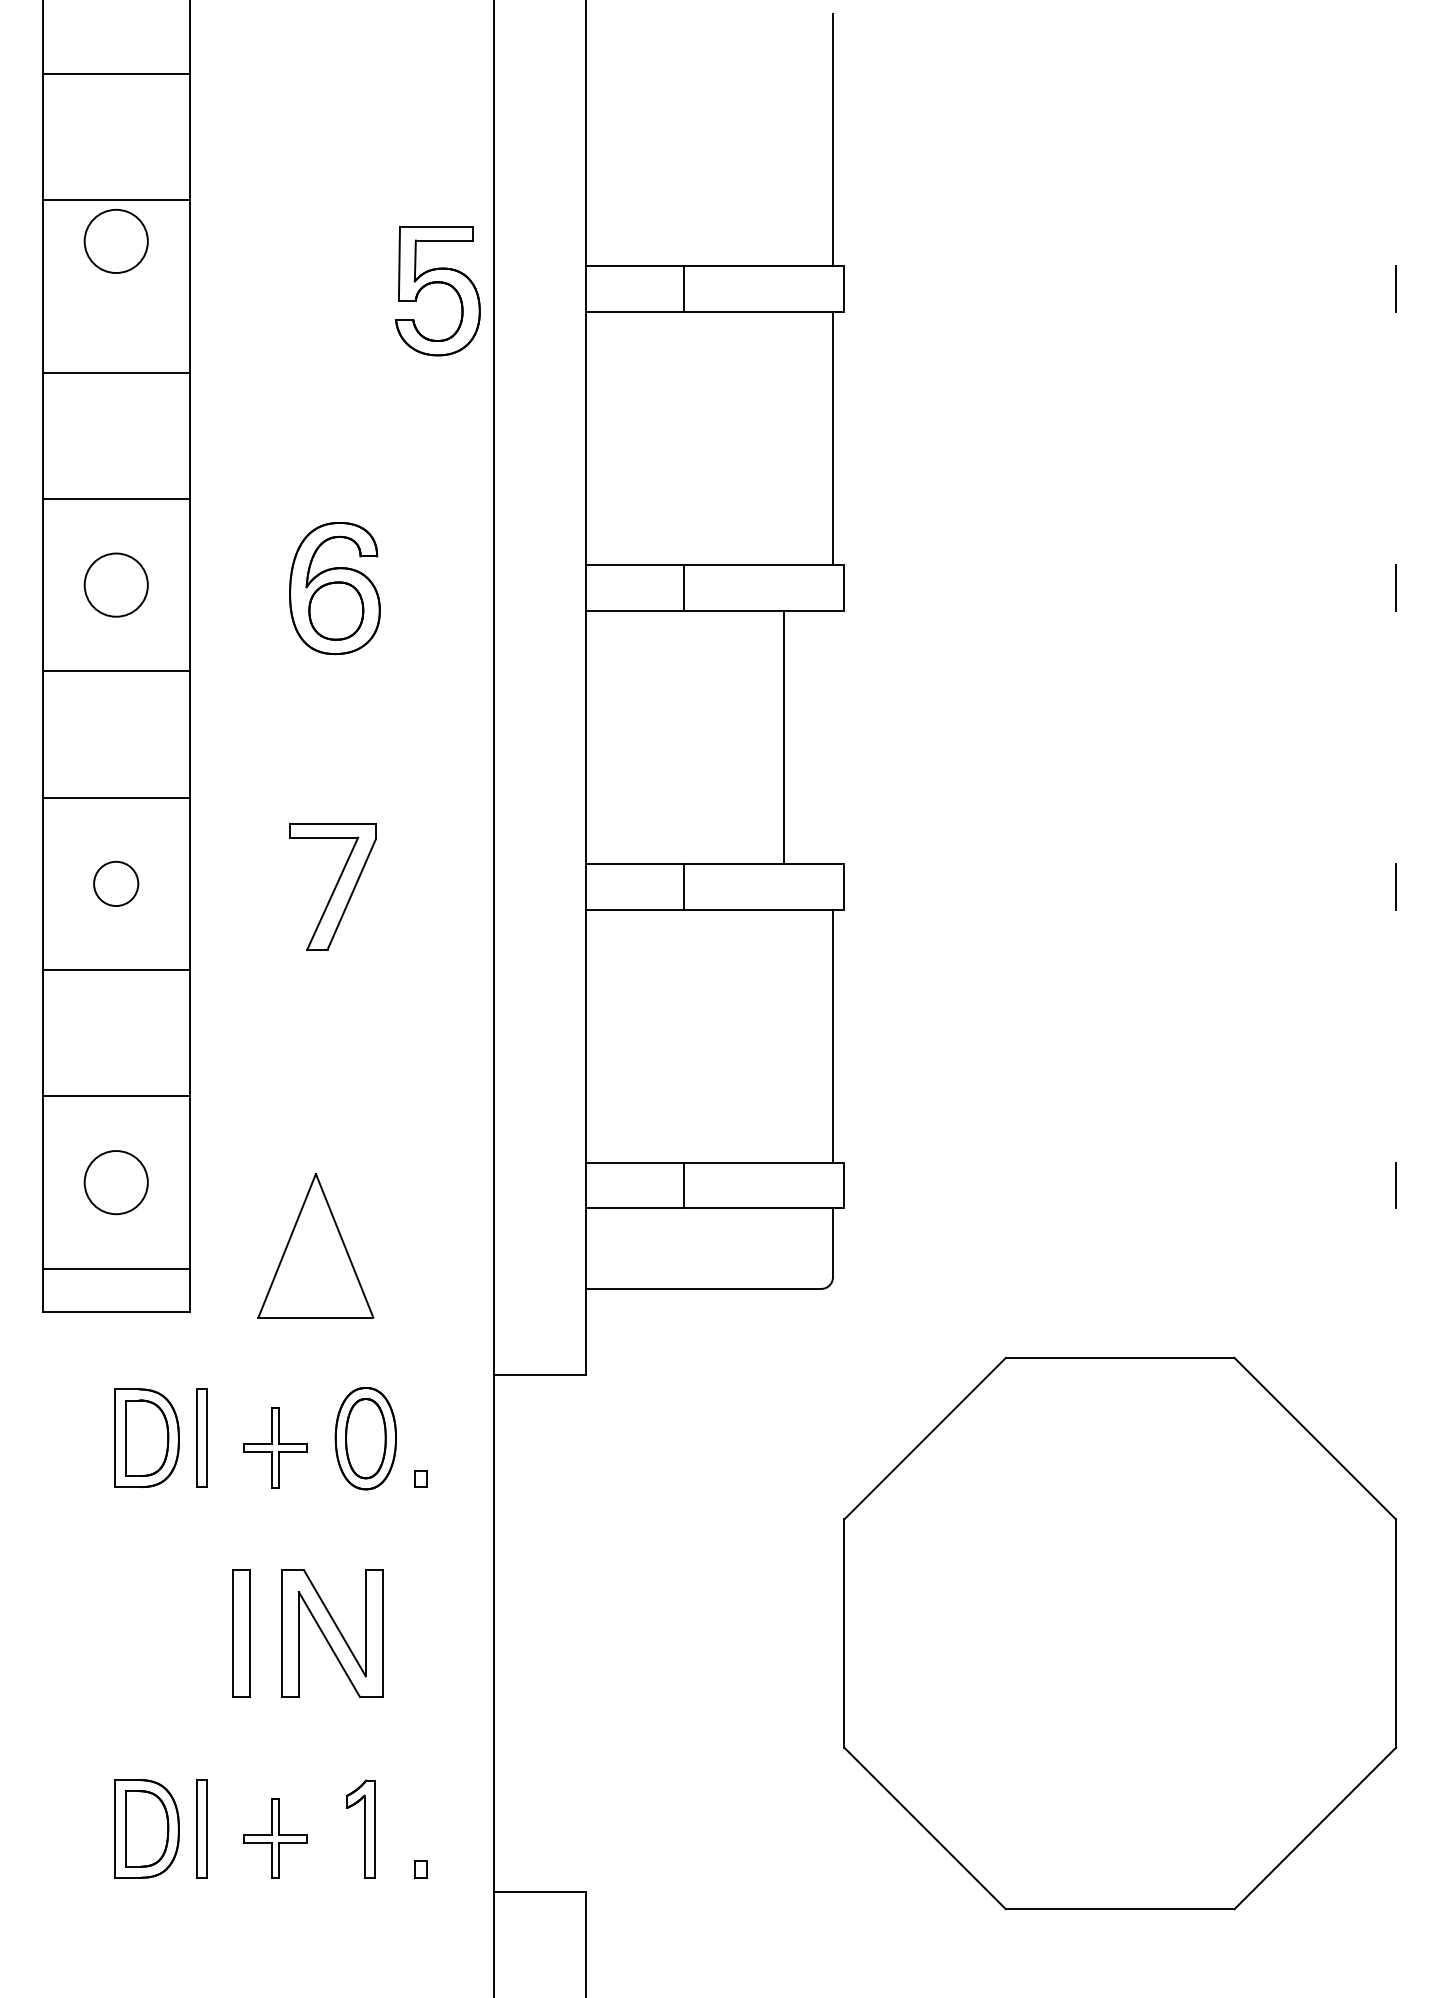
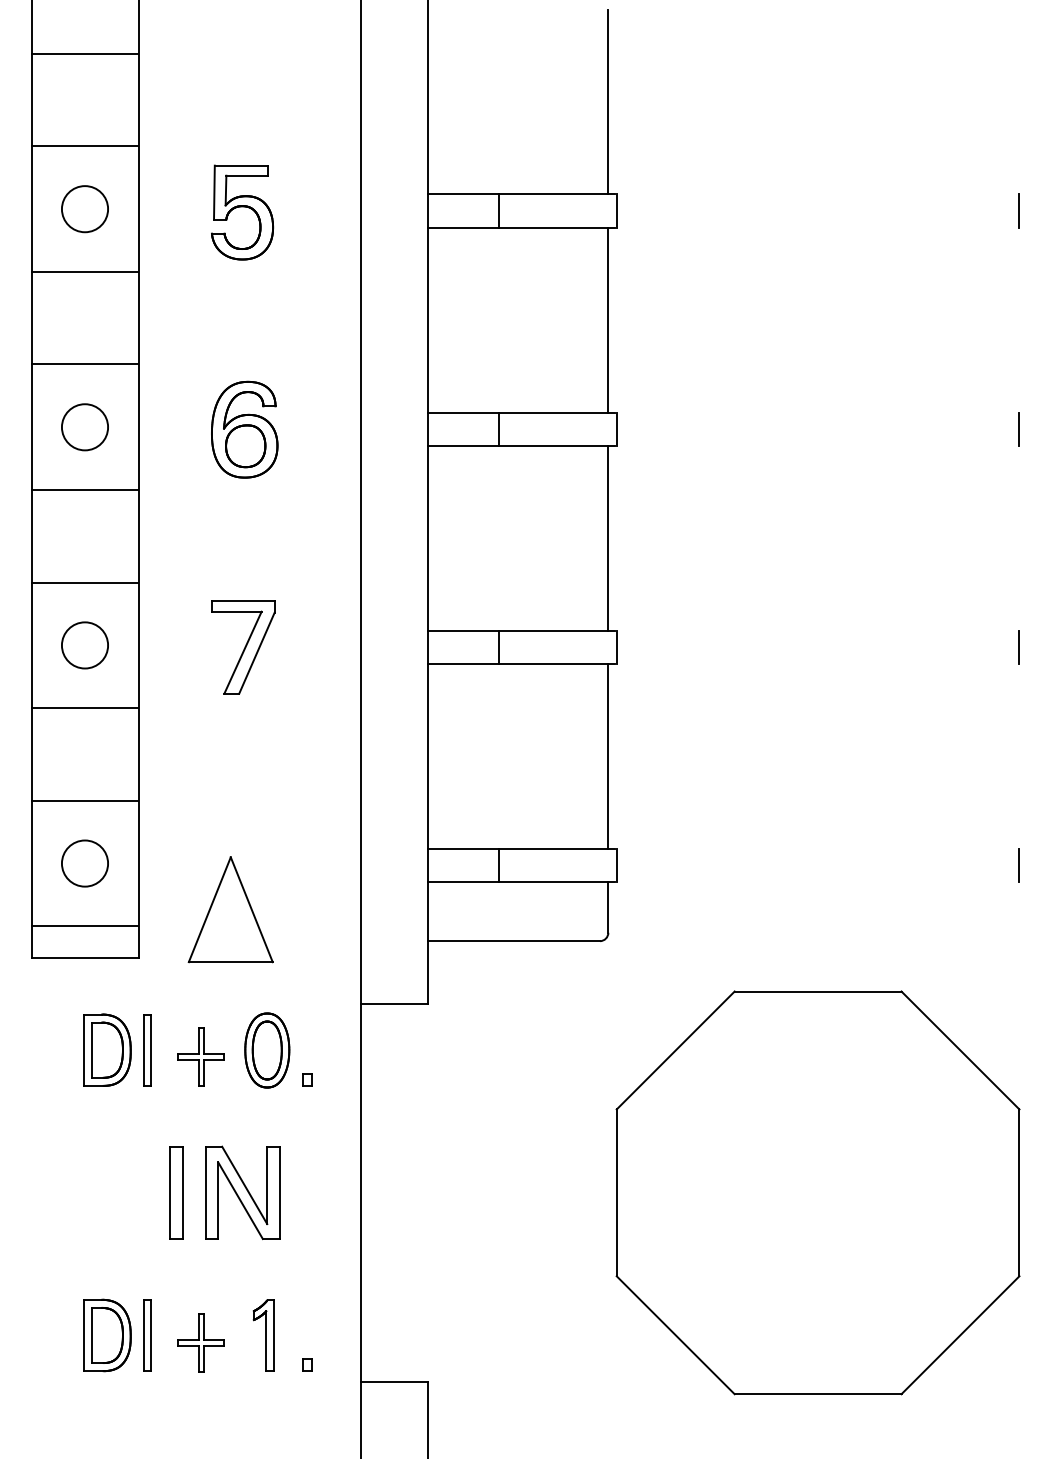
circle: (115, 240) -> (84, 208), moved
part: (437, 283) -> (242, 207), moved
line: (783, 737) -> (608, 538), moved
circle: (115, 883) -> (84, 645), size x1.43

